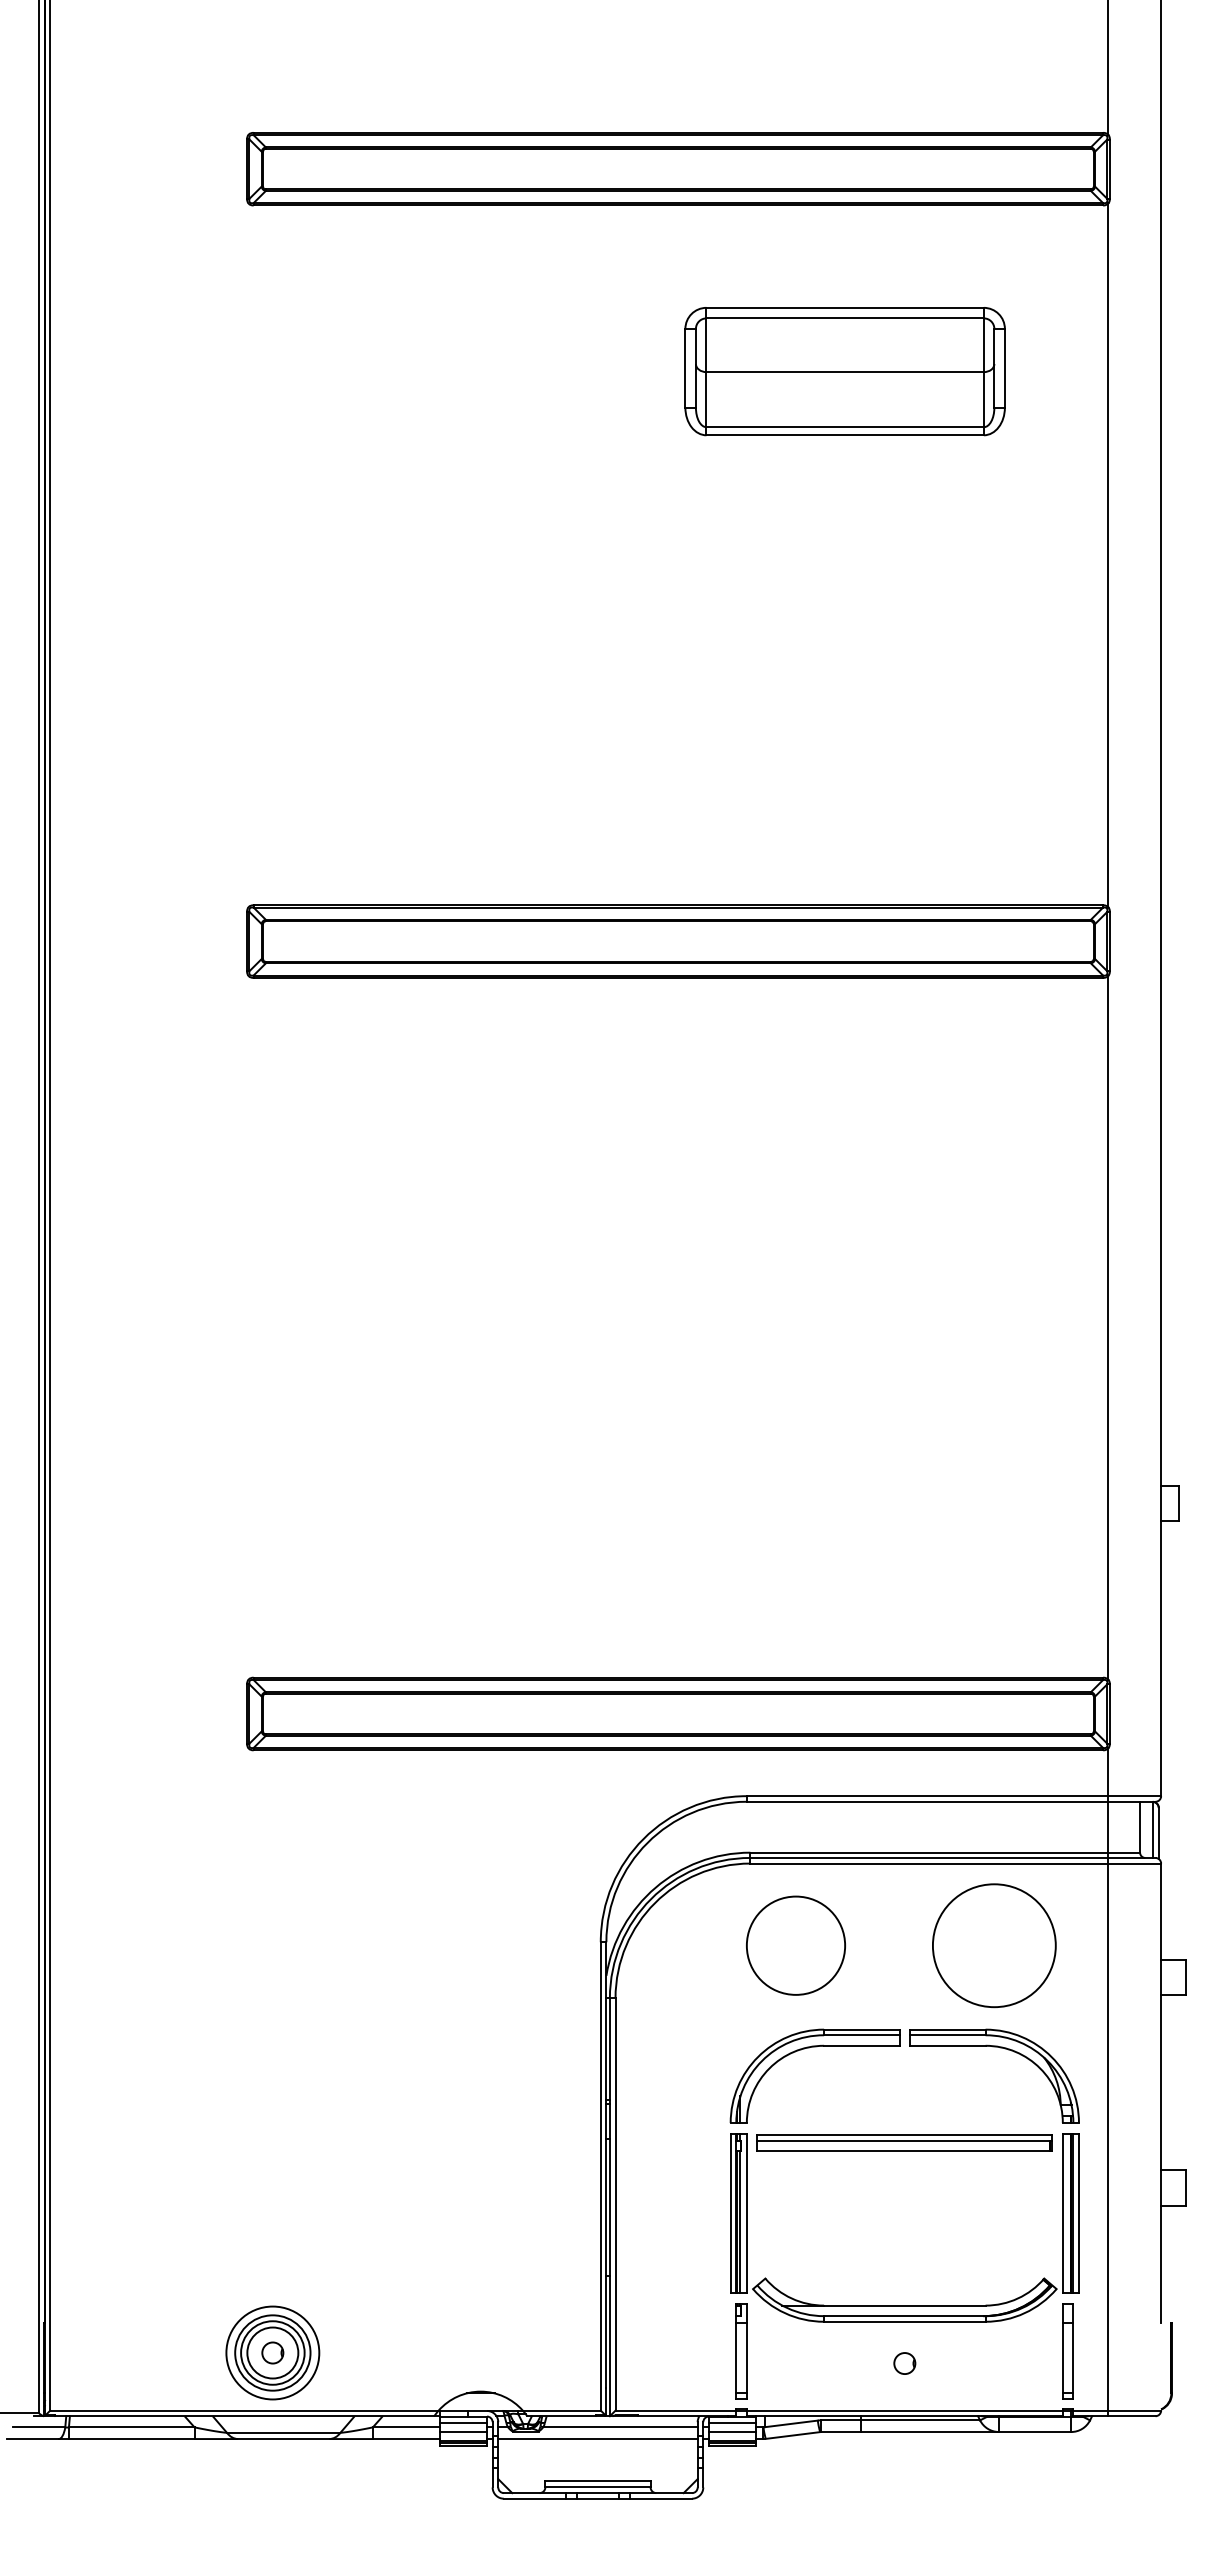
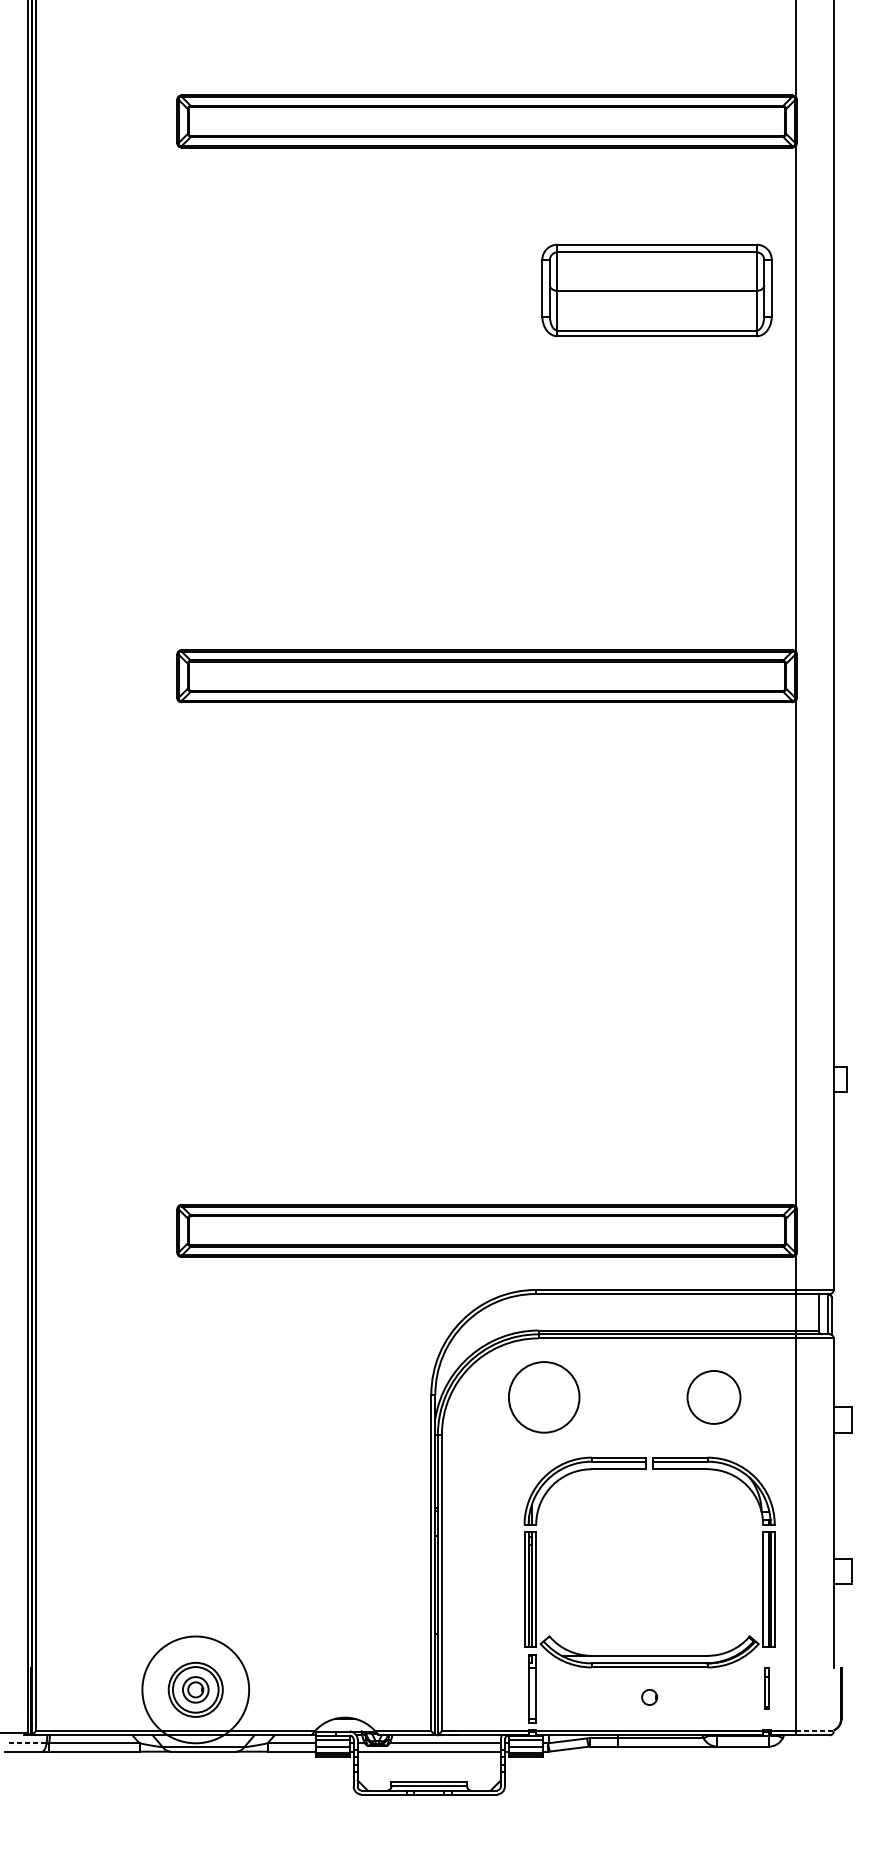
part: (844, 371) -> (656, 290), moved
circle: (795, 1945) -> (543, 1397), moved
circle: (994, 1945) -> (714, 1397), size x0.6
part: (904, 2142) -> (649, 1538), removed
part: (1067, 2351) -> (766, 1688), size x0.6
circle: (272, 2352) -> (195, 1689), size x0.7
circle: (272, 2352) -> (195, 1689), size x1.6
line: (1135, 2410) -> (815, 1731), solid -> dashed
line: (39, 2427) -> (28, 1743), solid -> dashed

